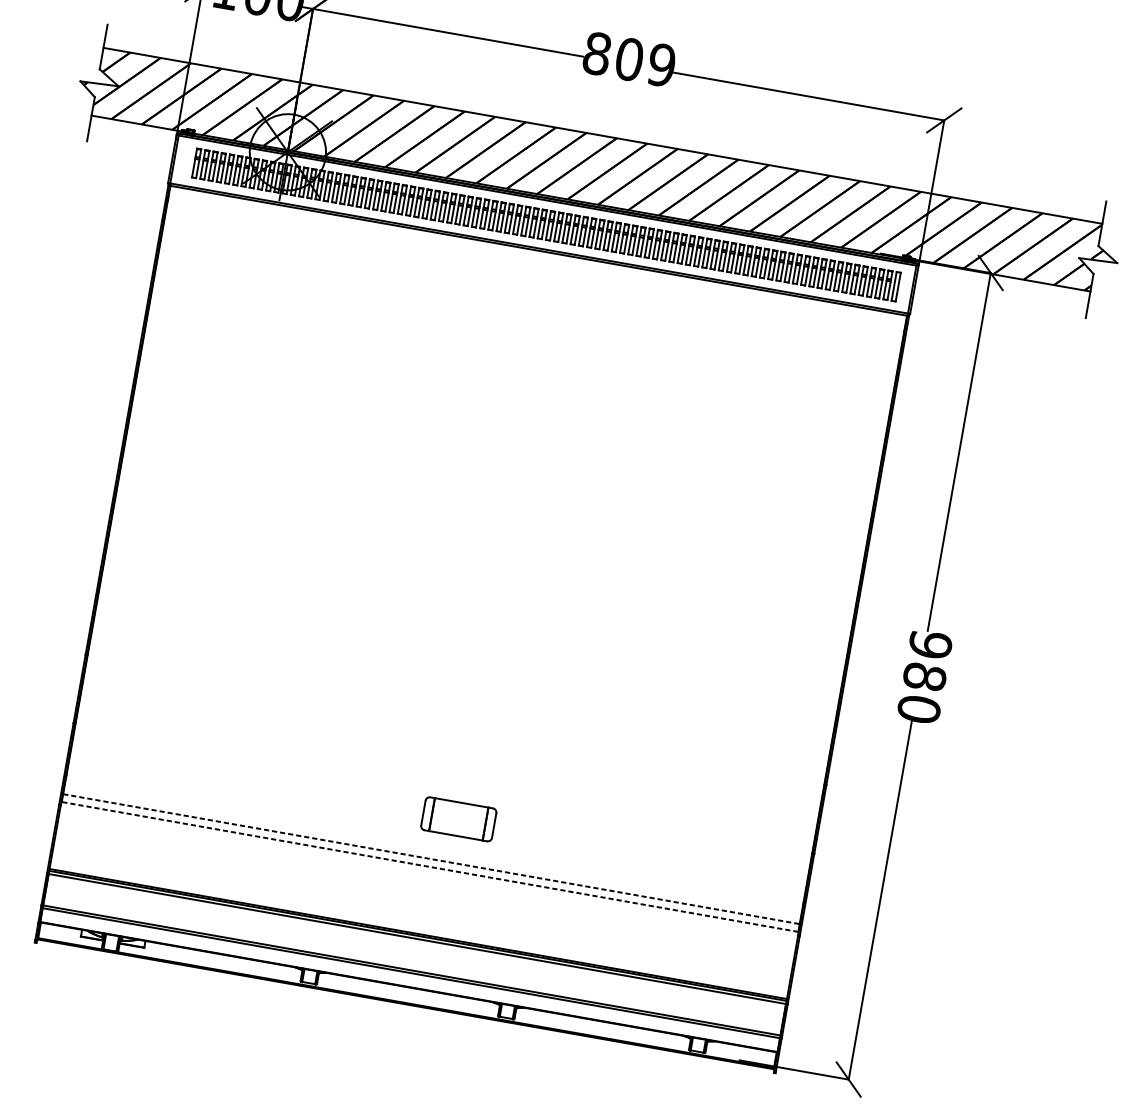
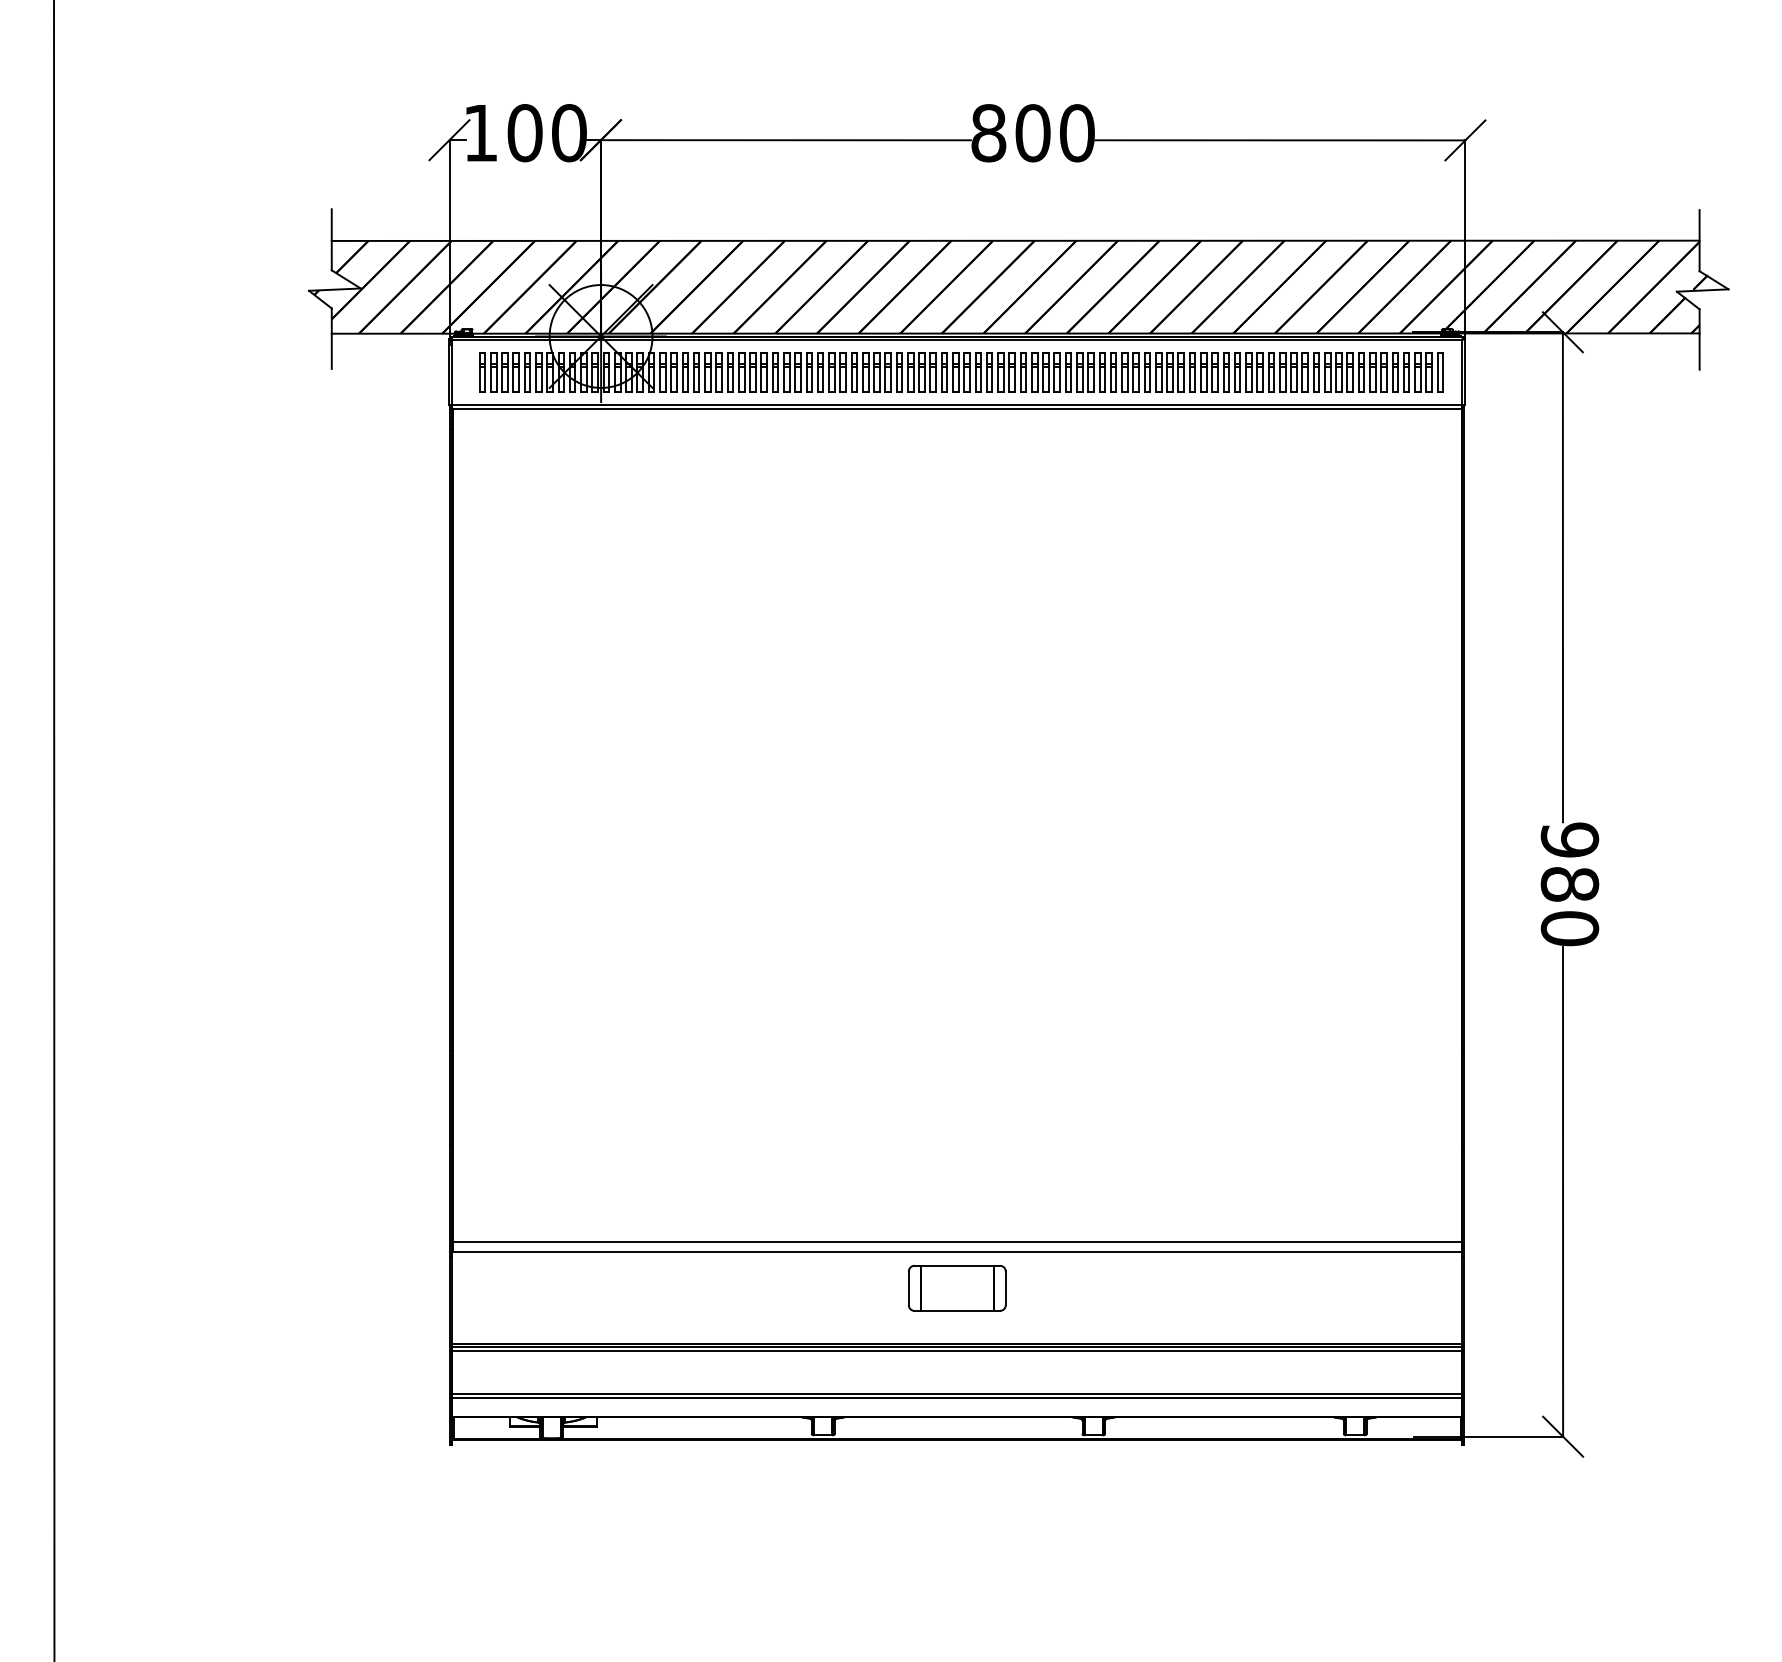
text: (661, 65) -> (1076, 133), 809 -> 800
part: (458, 819) -> (957, 1288), moved
line: (431, 859) -> (957, 1241), dashed -> solid
line: (429, 866) -> (956, 1252), dashed -> solid

